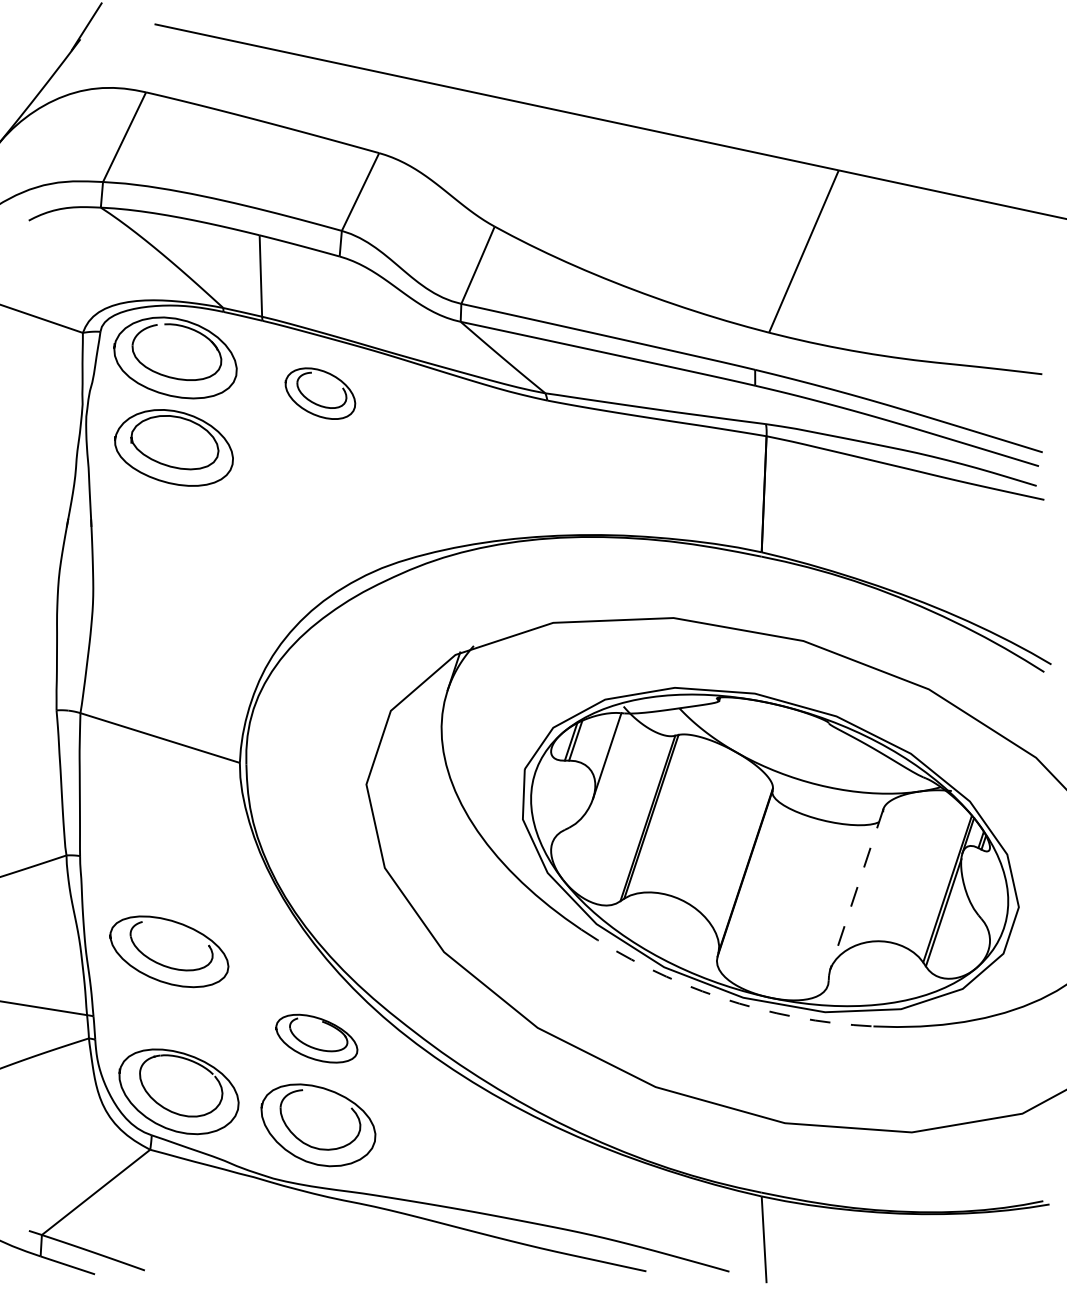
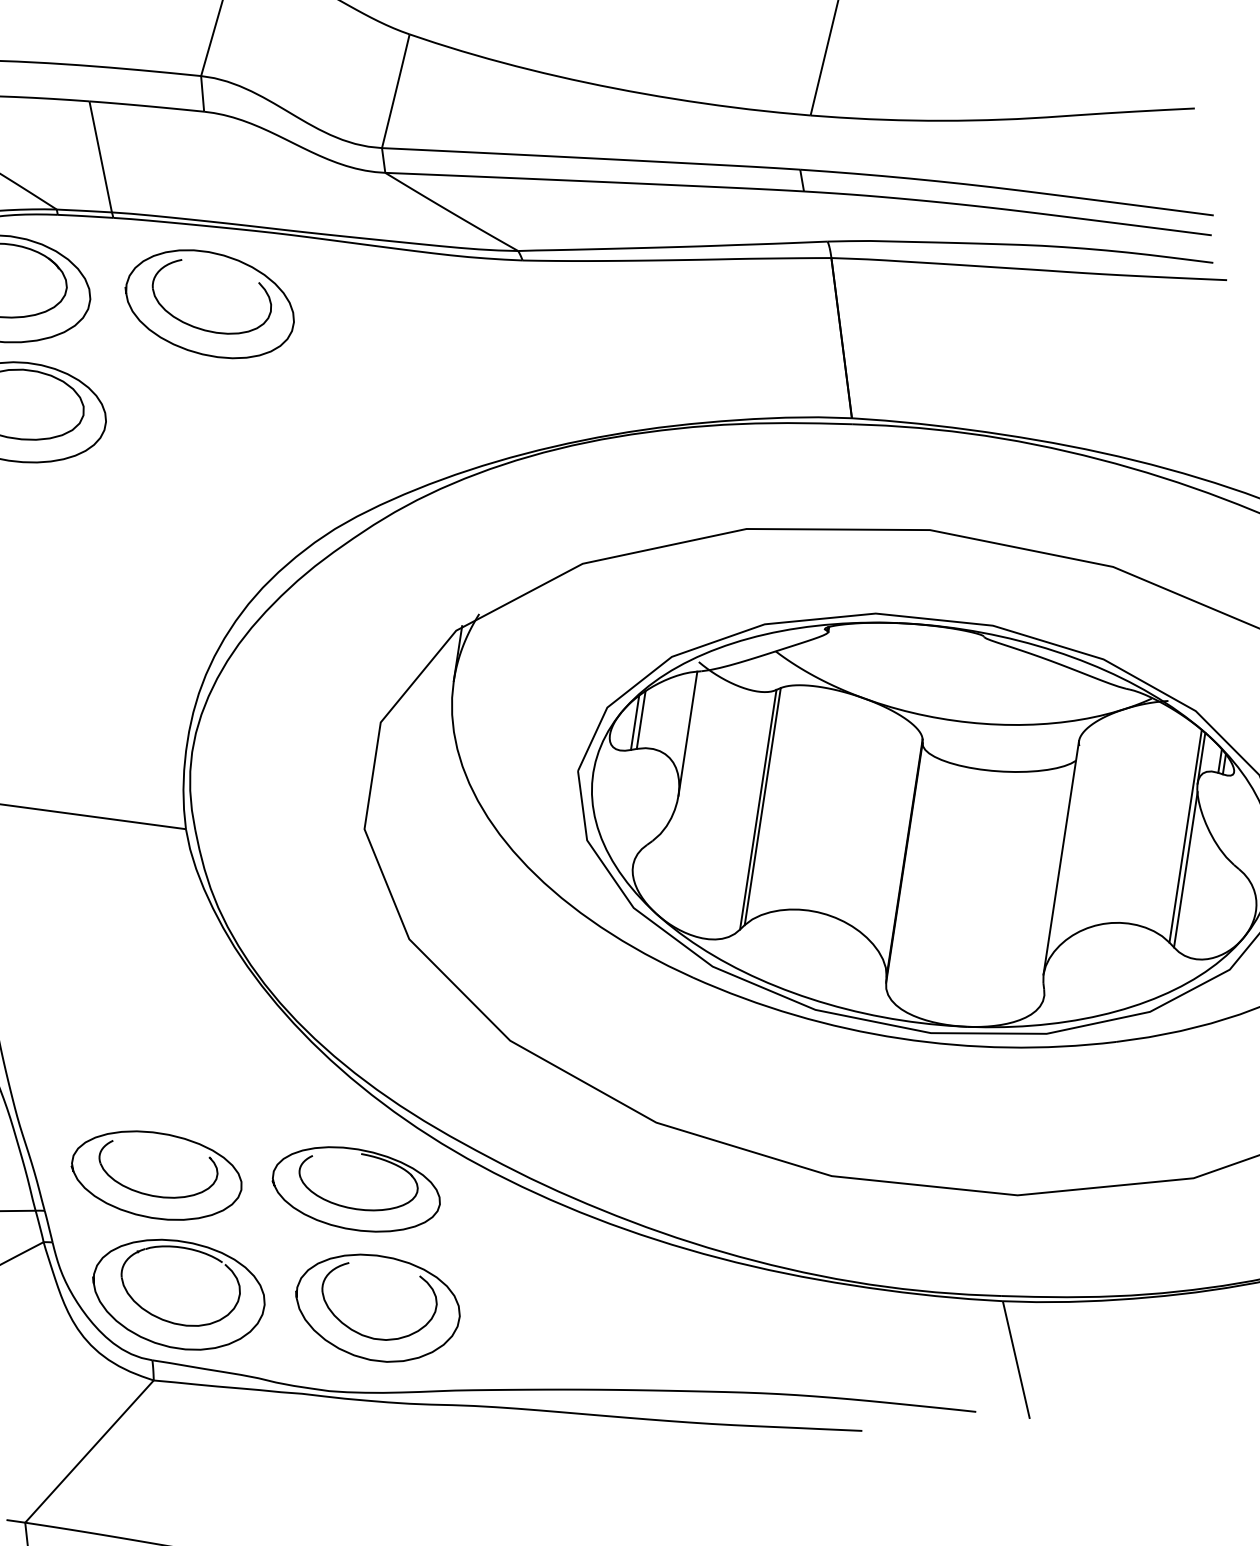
part: (320, 393) -> (209, 303), size x1.67
line: (856, 889) -> (1060, 858), dashed -> solid
part: (169, 951) -> (157, 1174), moved
arc: (720, 997) -> (899, 1038), dashed -> solid
part: (316, 1038) -> (355, 1189), size x1.43

